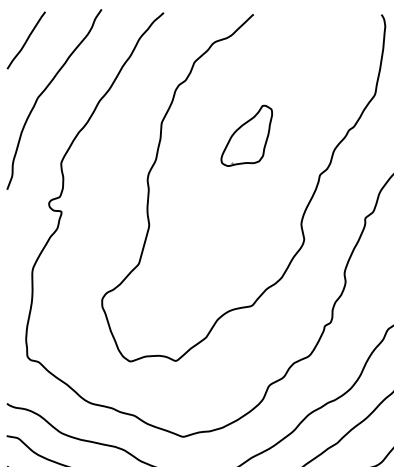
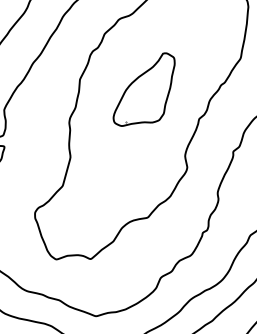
part: (246, 135) -> (143, 89), size x1.6

